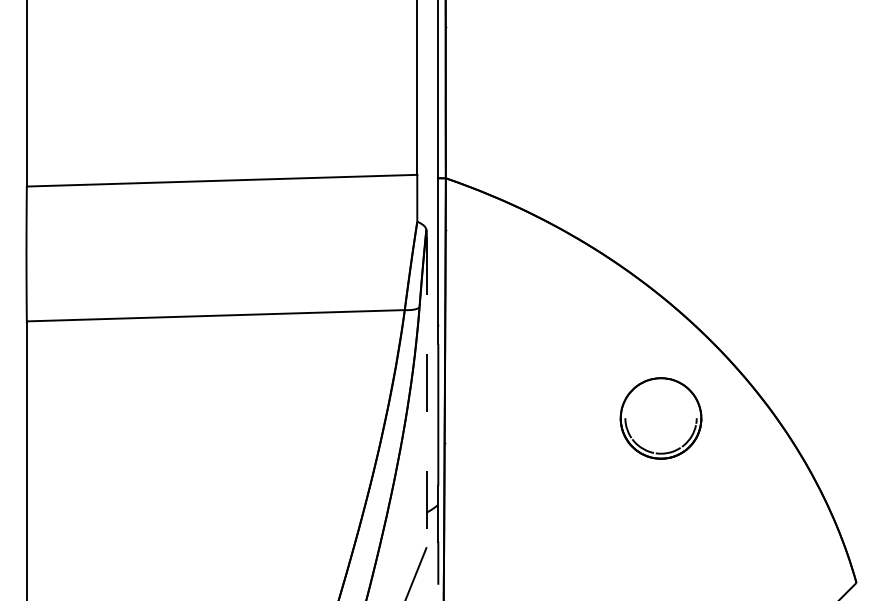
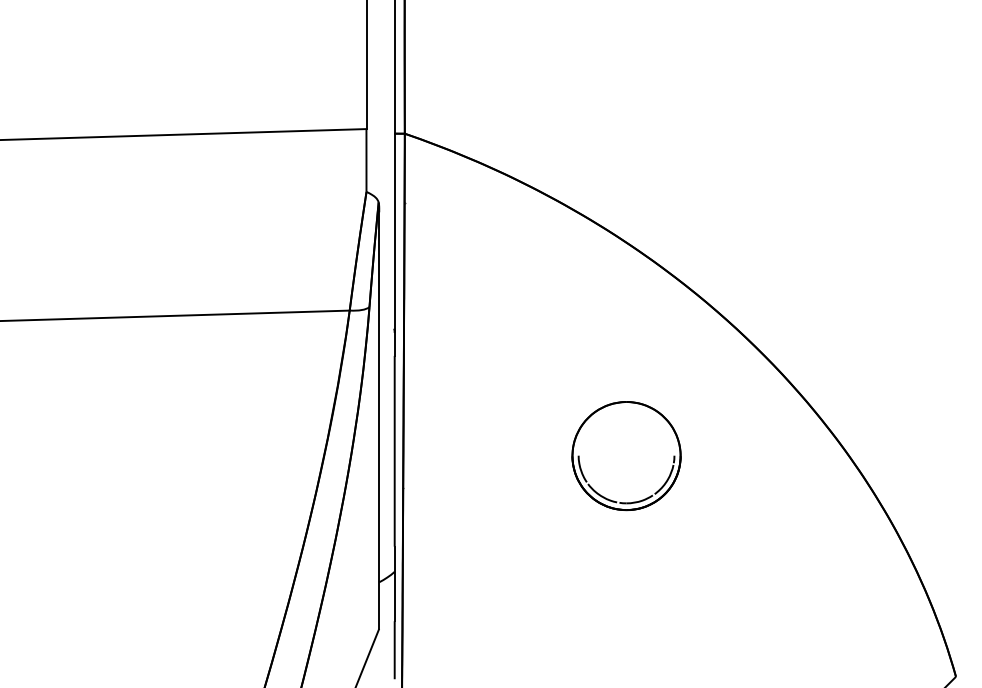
line: (426, 392) -> (378, 421), dashed -> solid
part: (660, 418) -> (625, 456), moved

